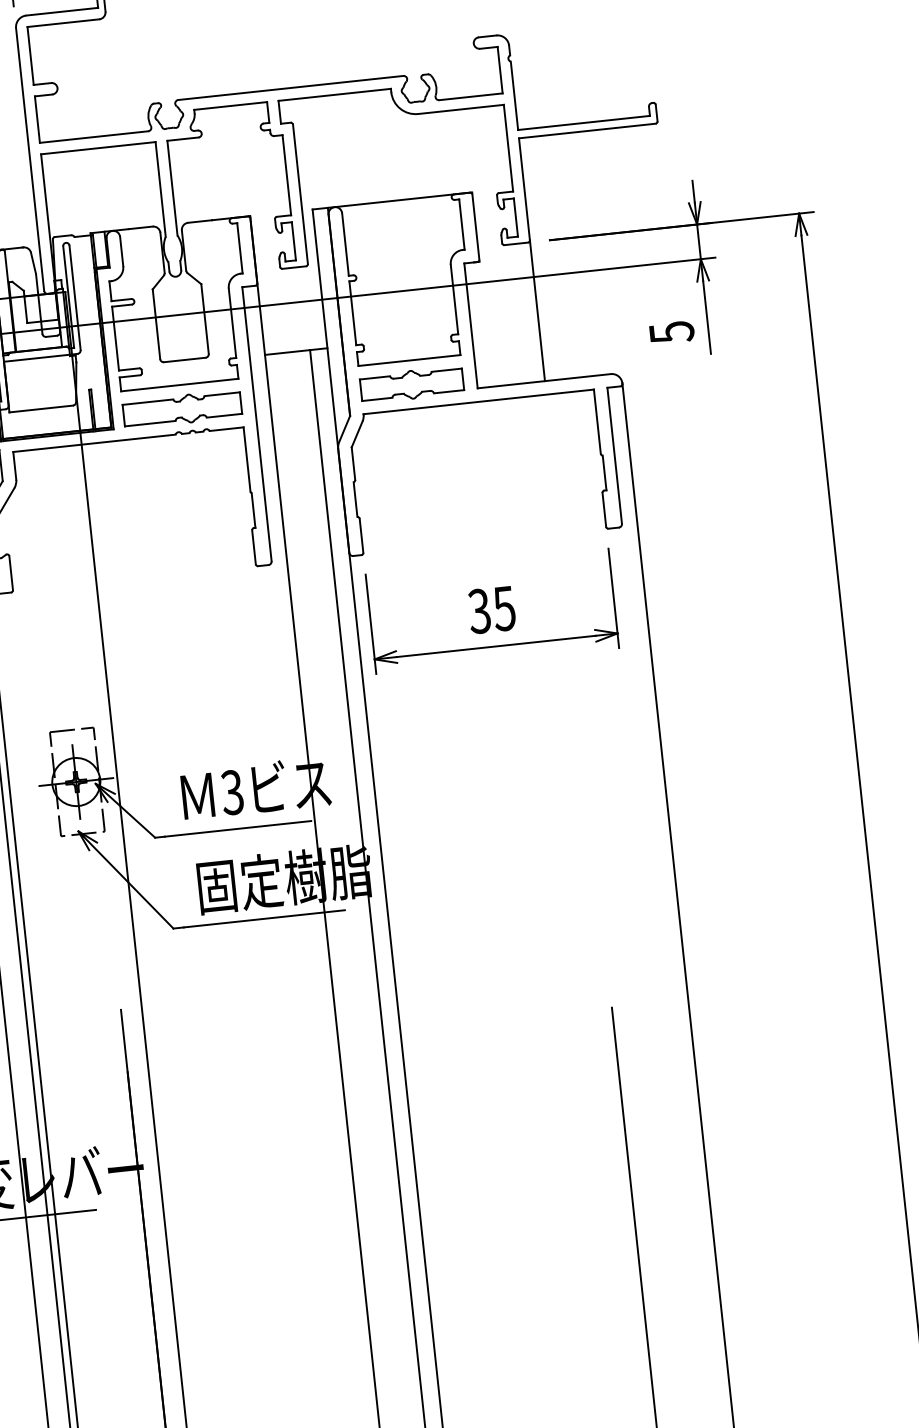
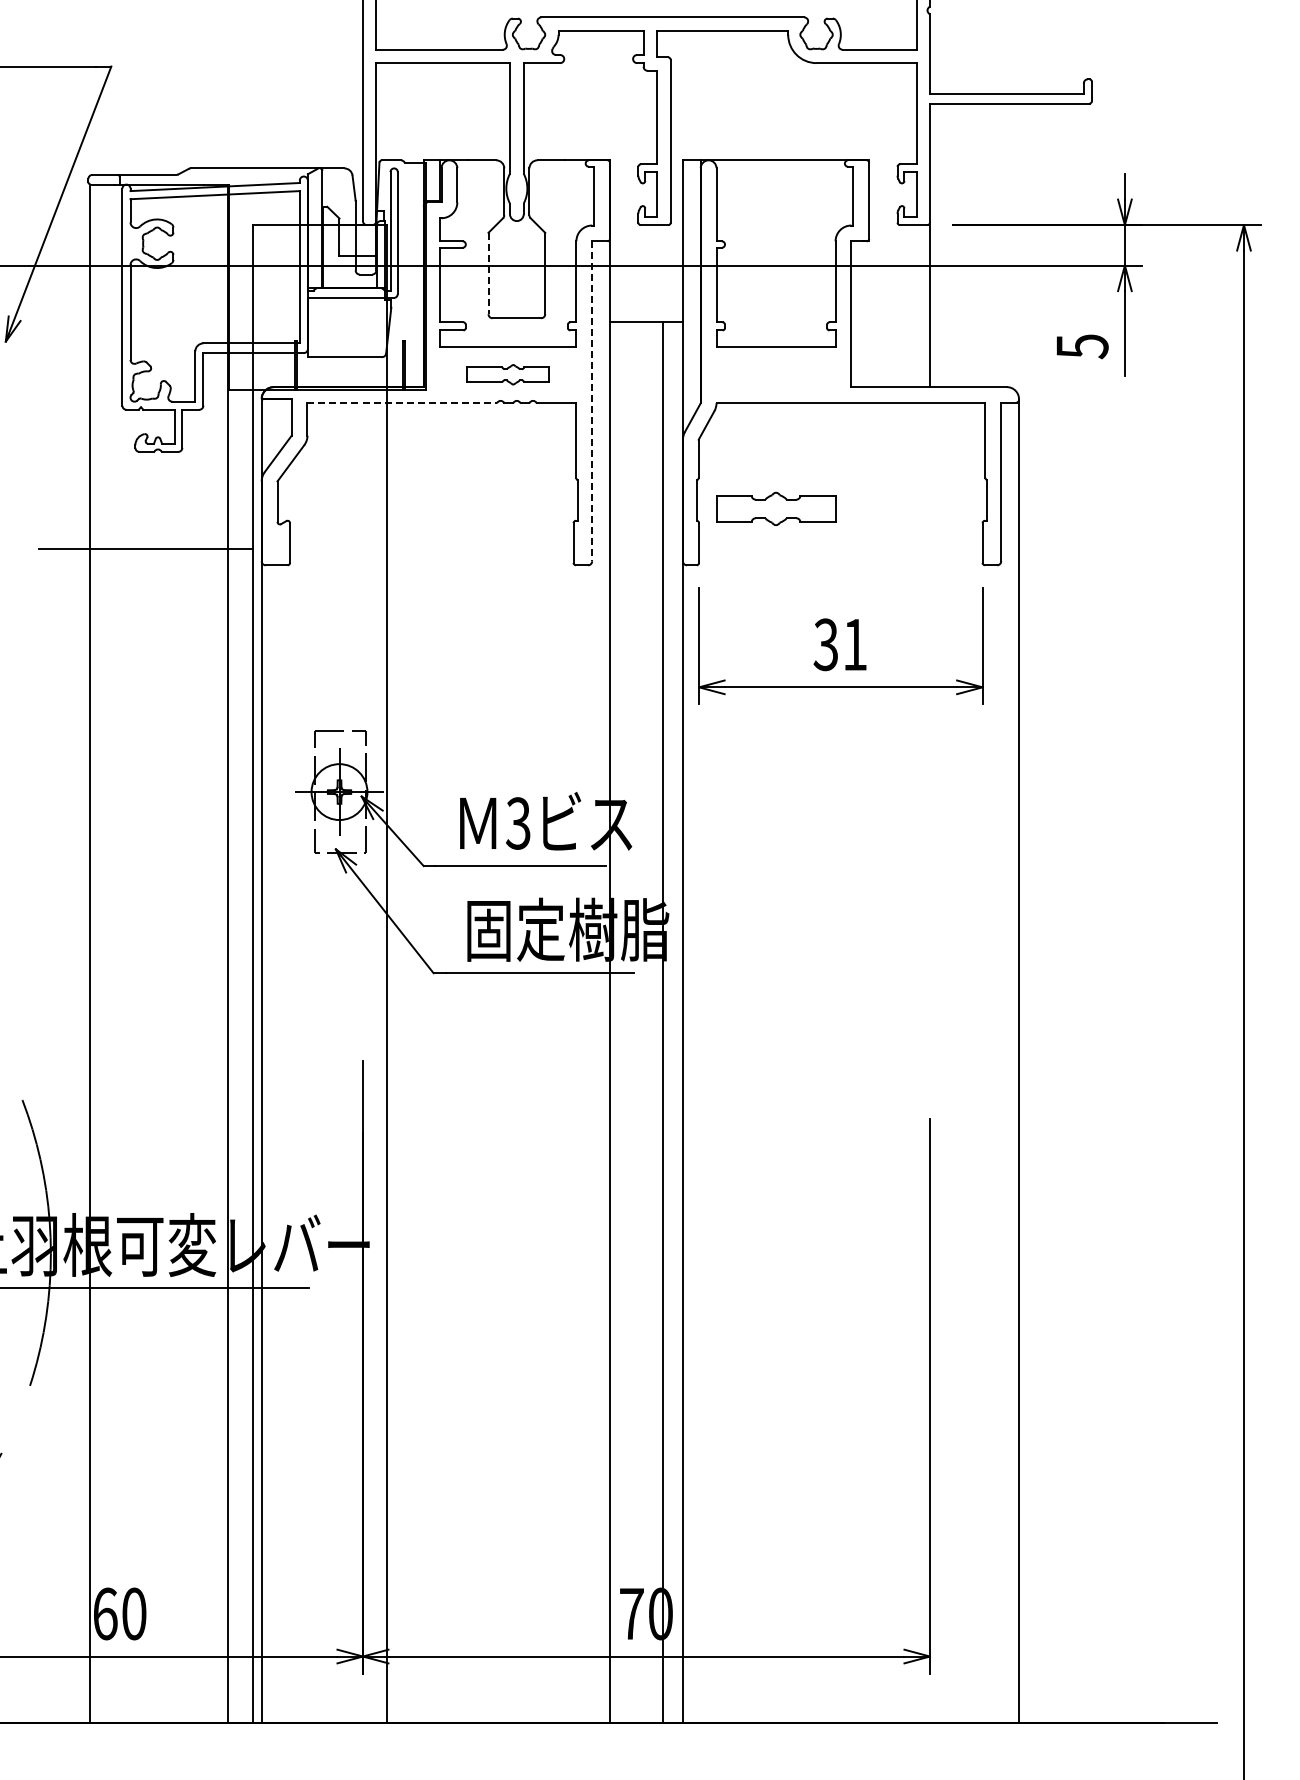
line: (156, 324) -> (488, 273), solid -> dashed
part: (412, 384) -> (776, 508), moved
part: (181, 409) -> (507, 374), size x0.6
line: (257, 424) -> (592, 401), solid -> dashed
line: (94, 443) -> (402, 403), solid -> dashed
text: (504, 609) -> (854, 645), 35 -> 31

